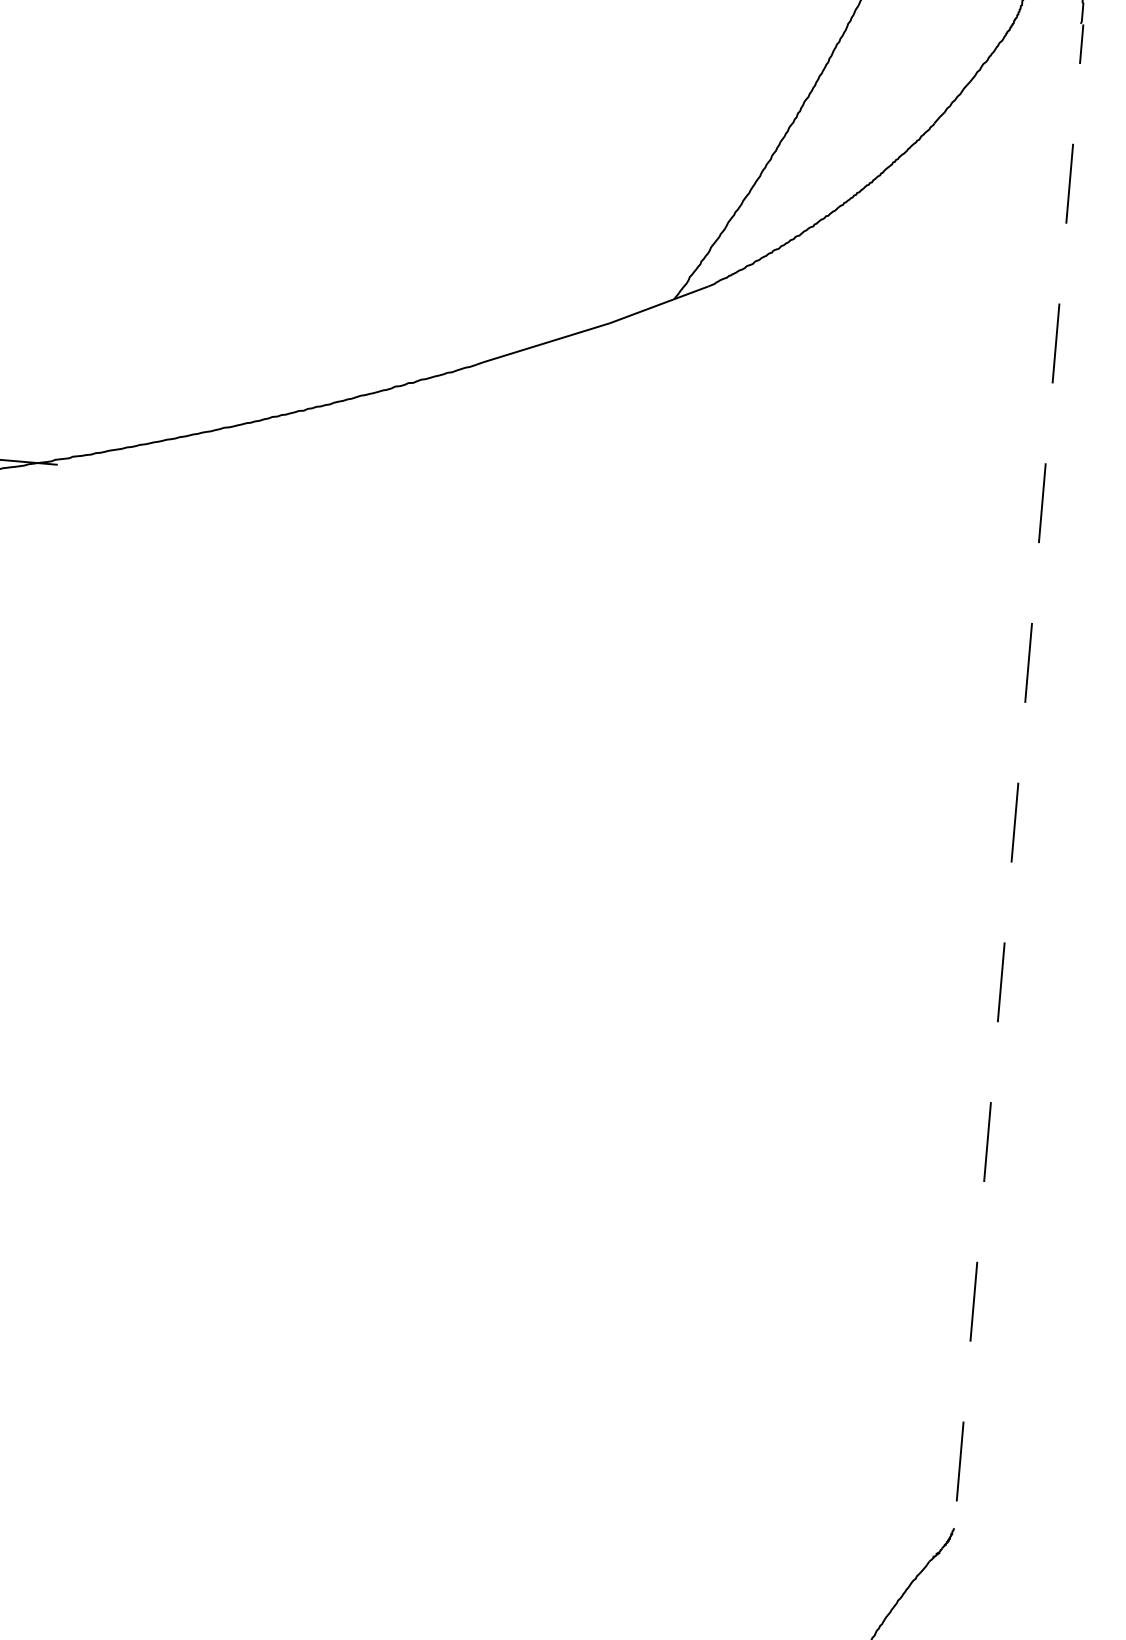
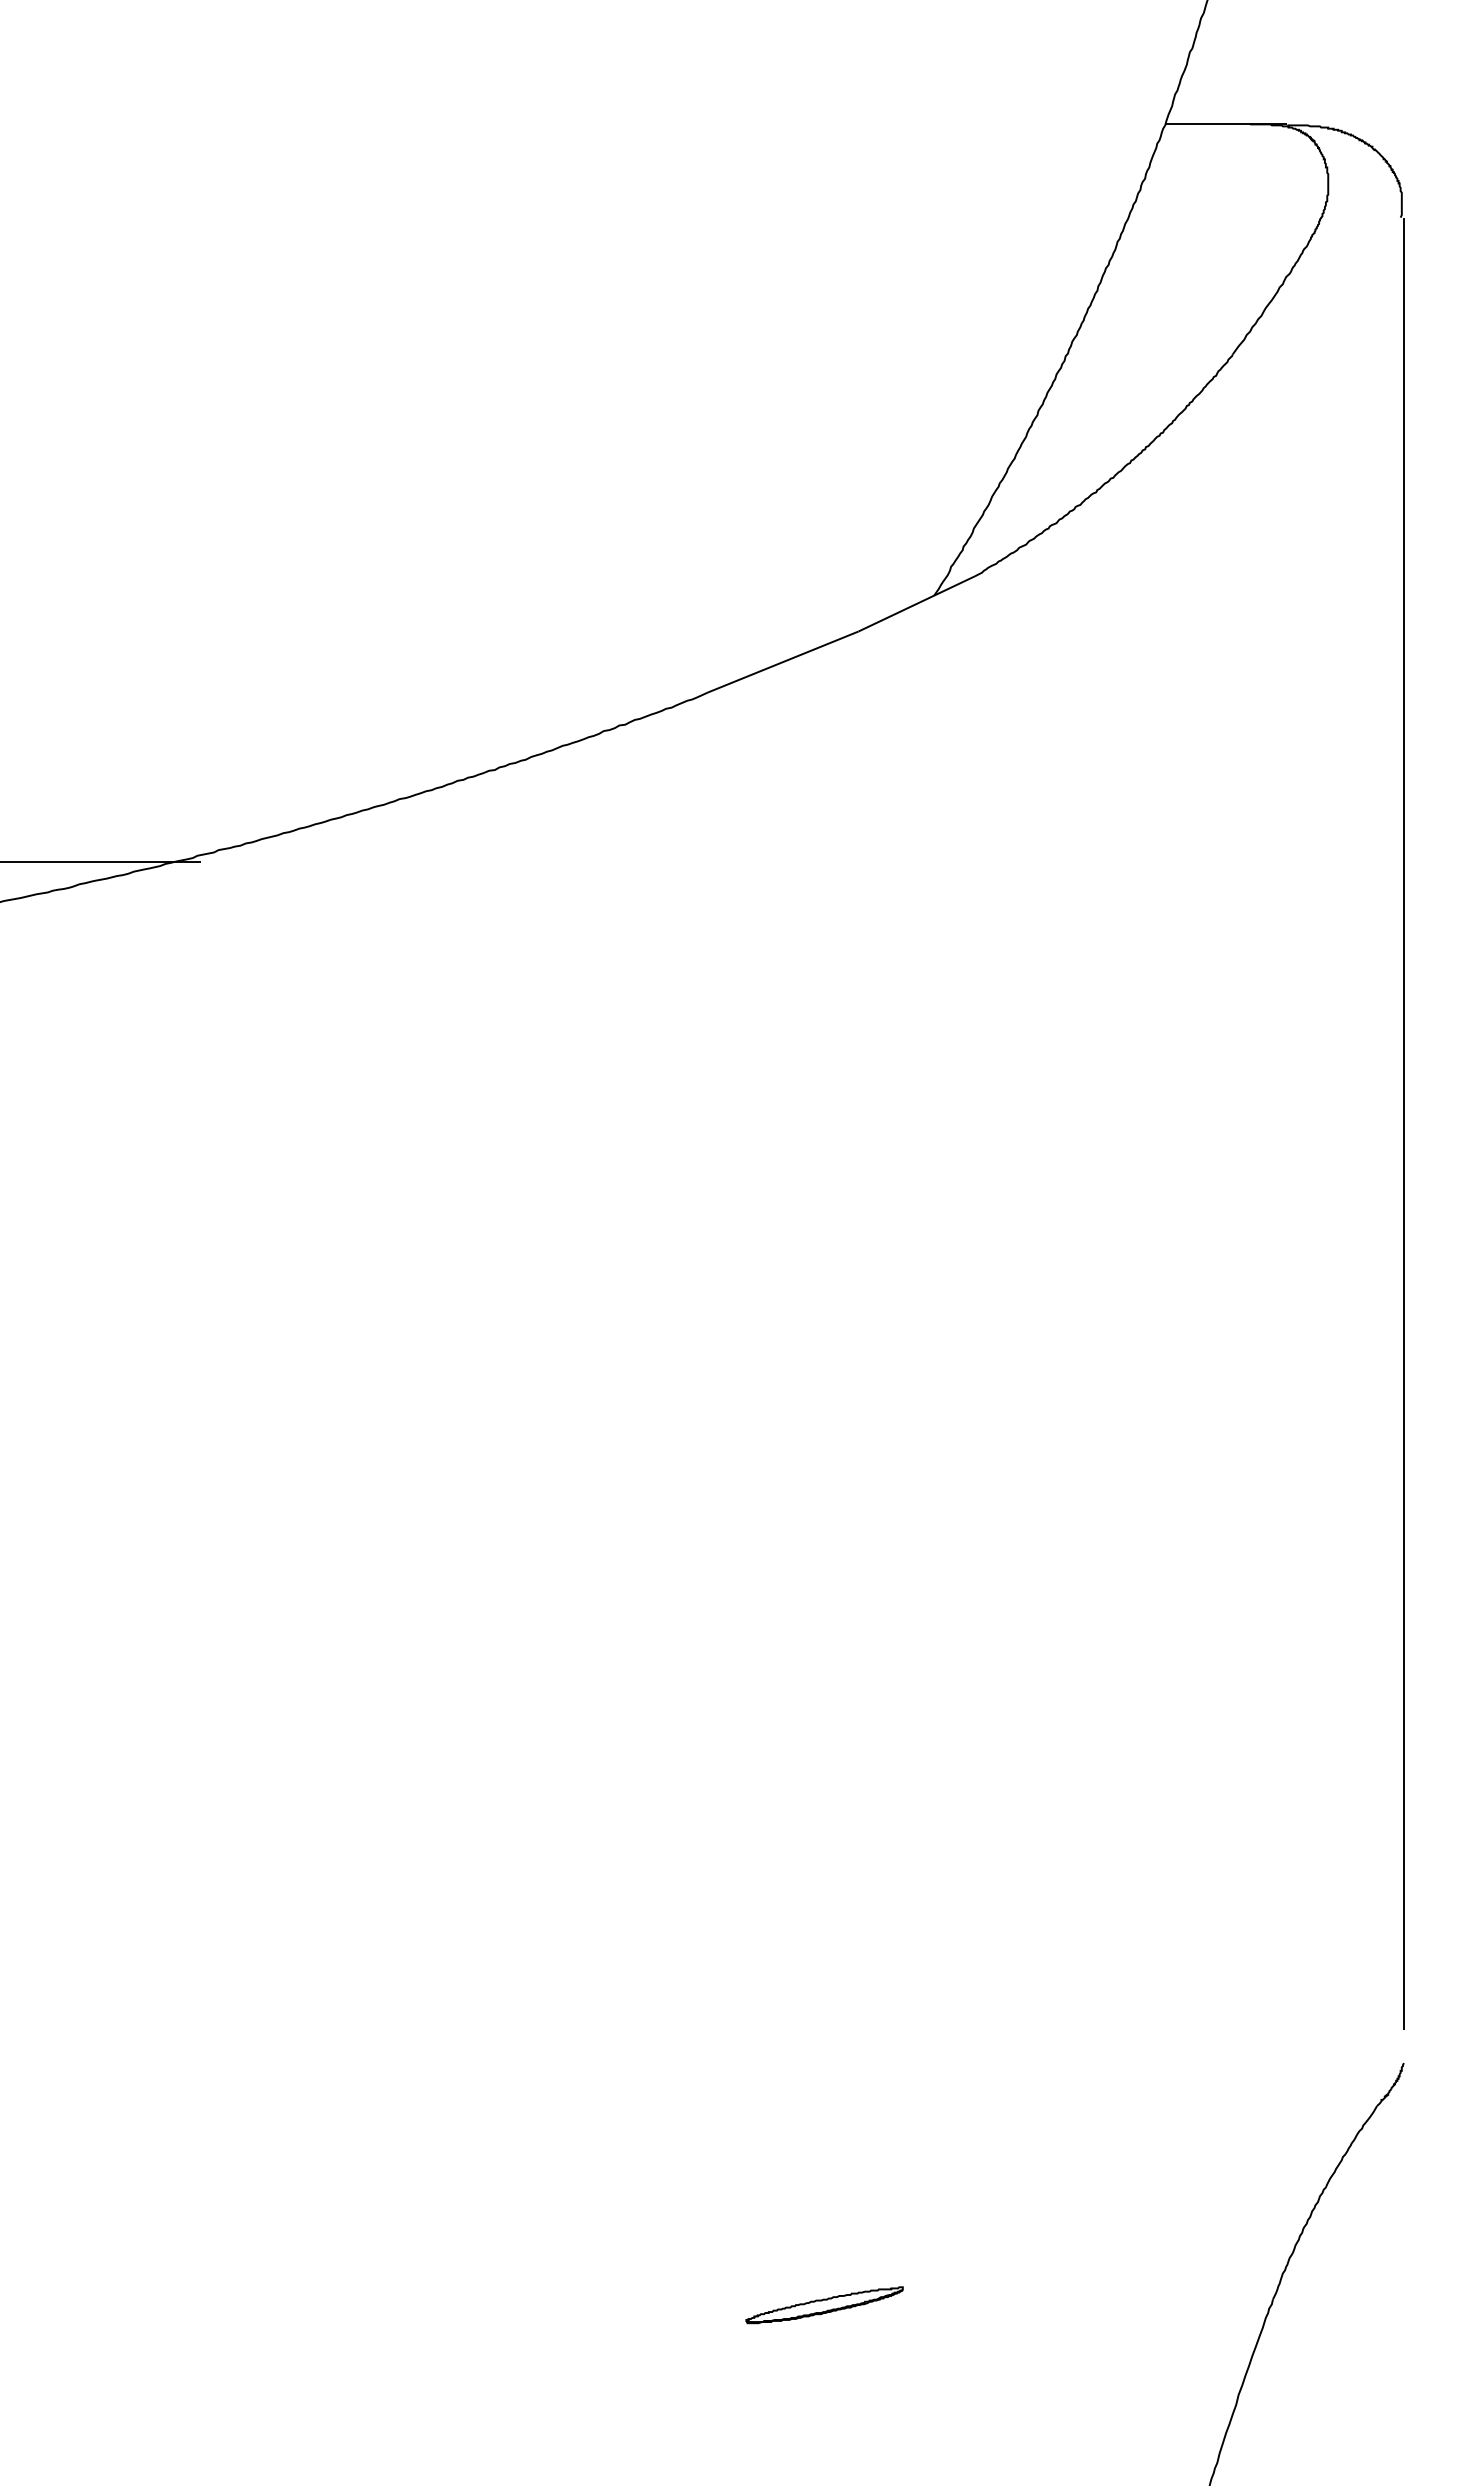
line: (1019, 763) -> (1403, 1124), dashed -> solid

